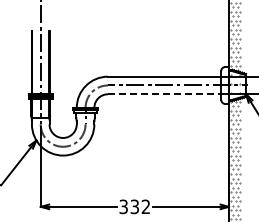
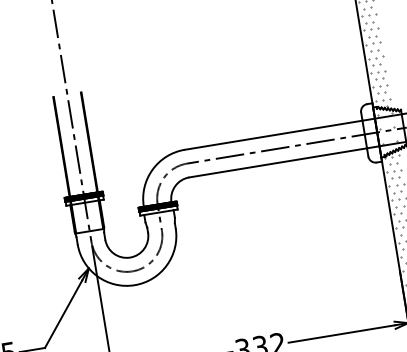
line: (164, 94) -> (278, 163), dashed -> solid

